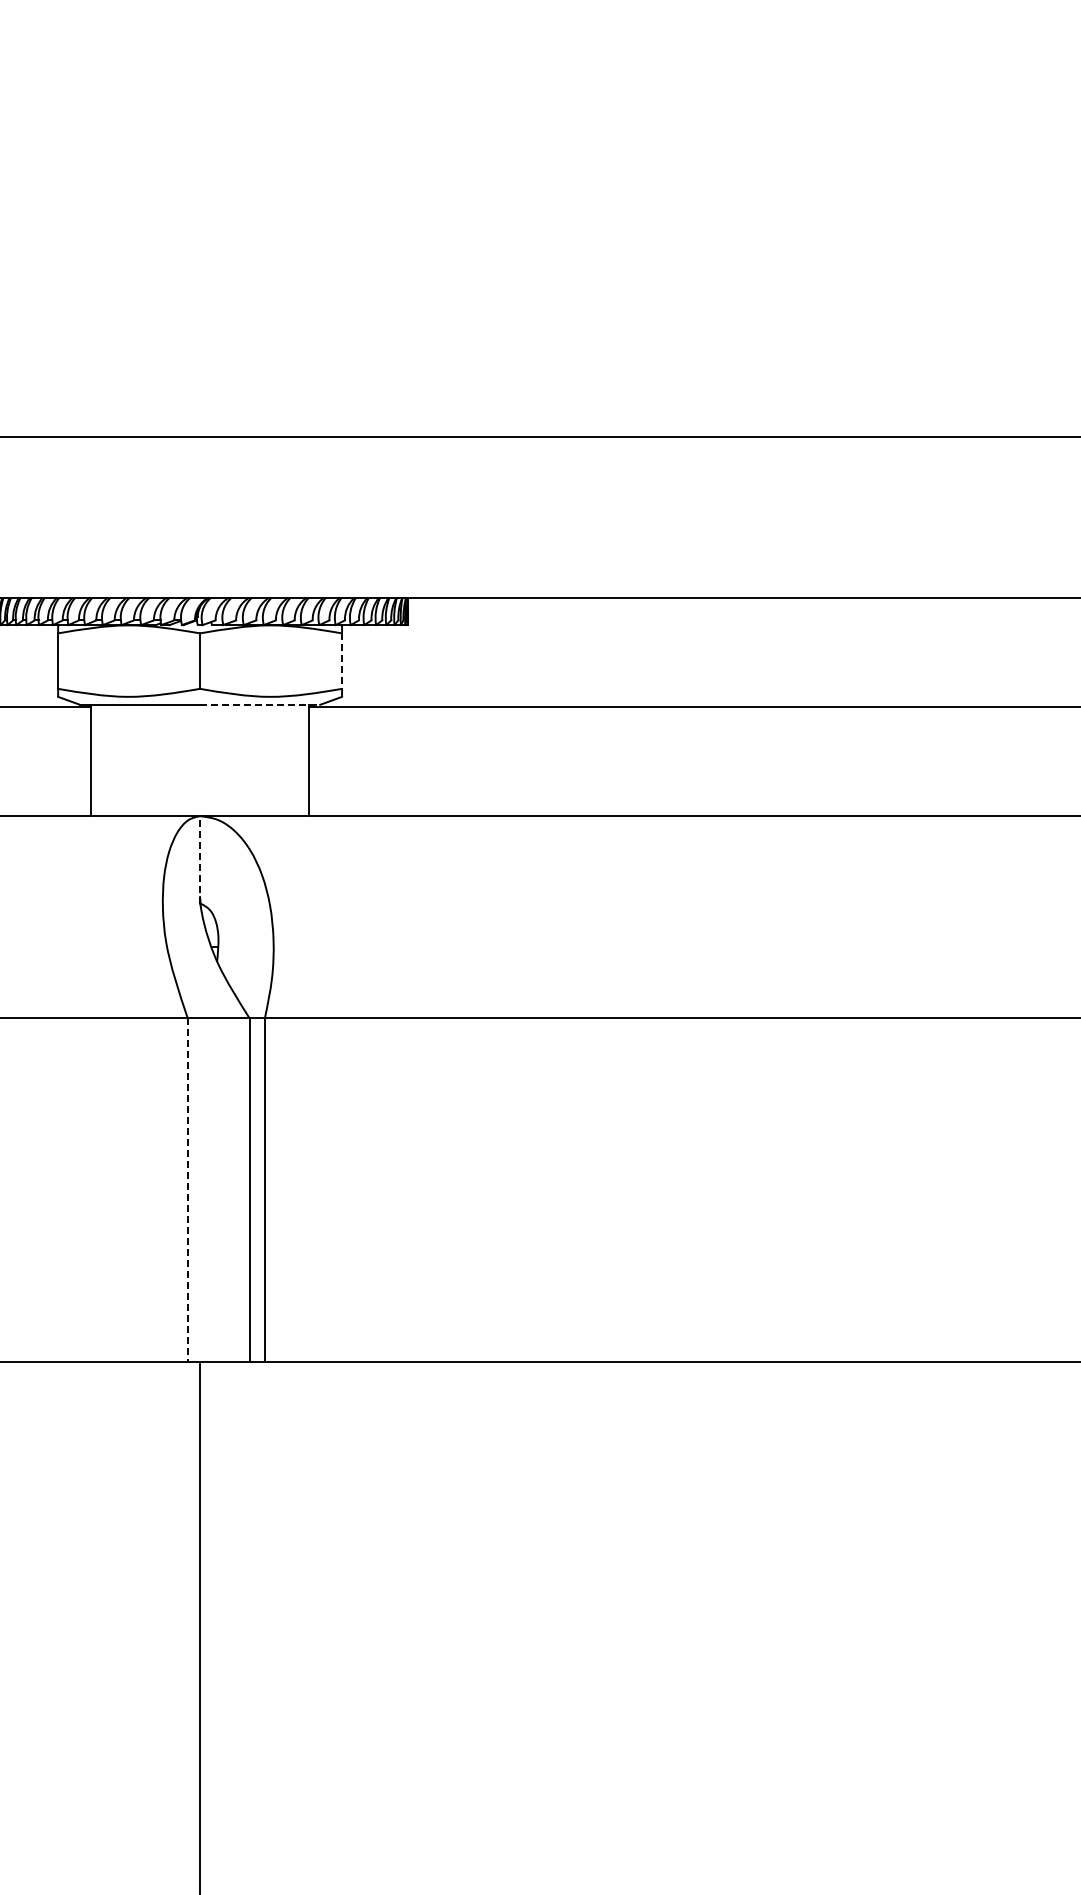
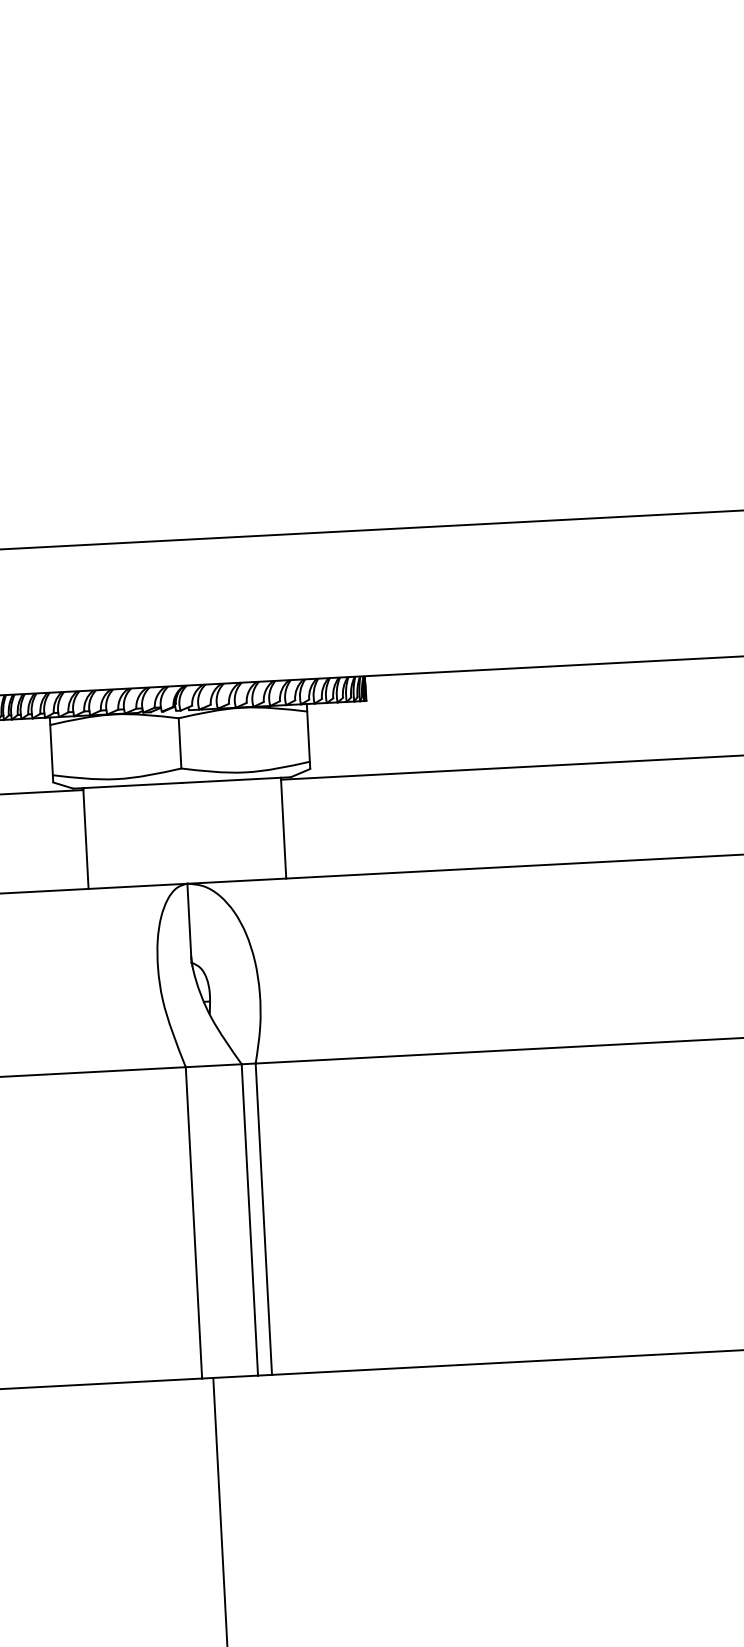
line: (342, 661) -> (308, 736), dashed -> solid
line: (260, 704) -> (236, 779), dashed -> solid
line: (200, 859) -> (189, 922), dashed -> solid
line: (187, 1190) -> (193, 1223), dashed -> solid

